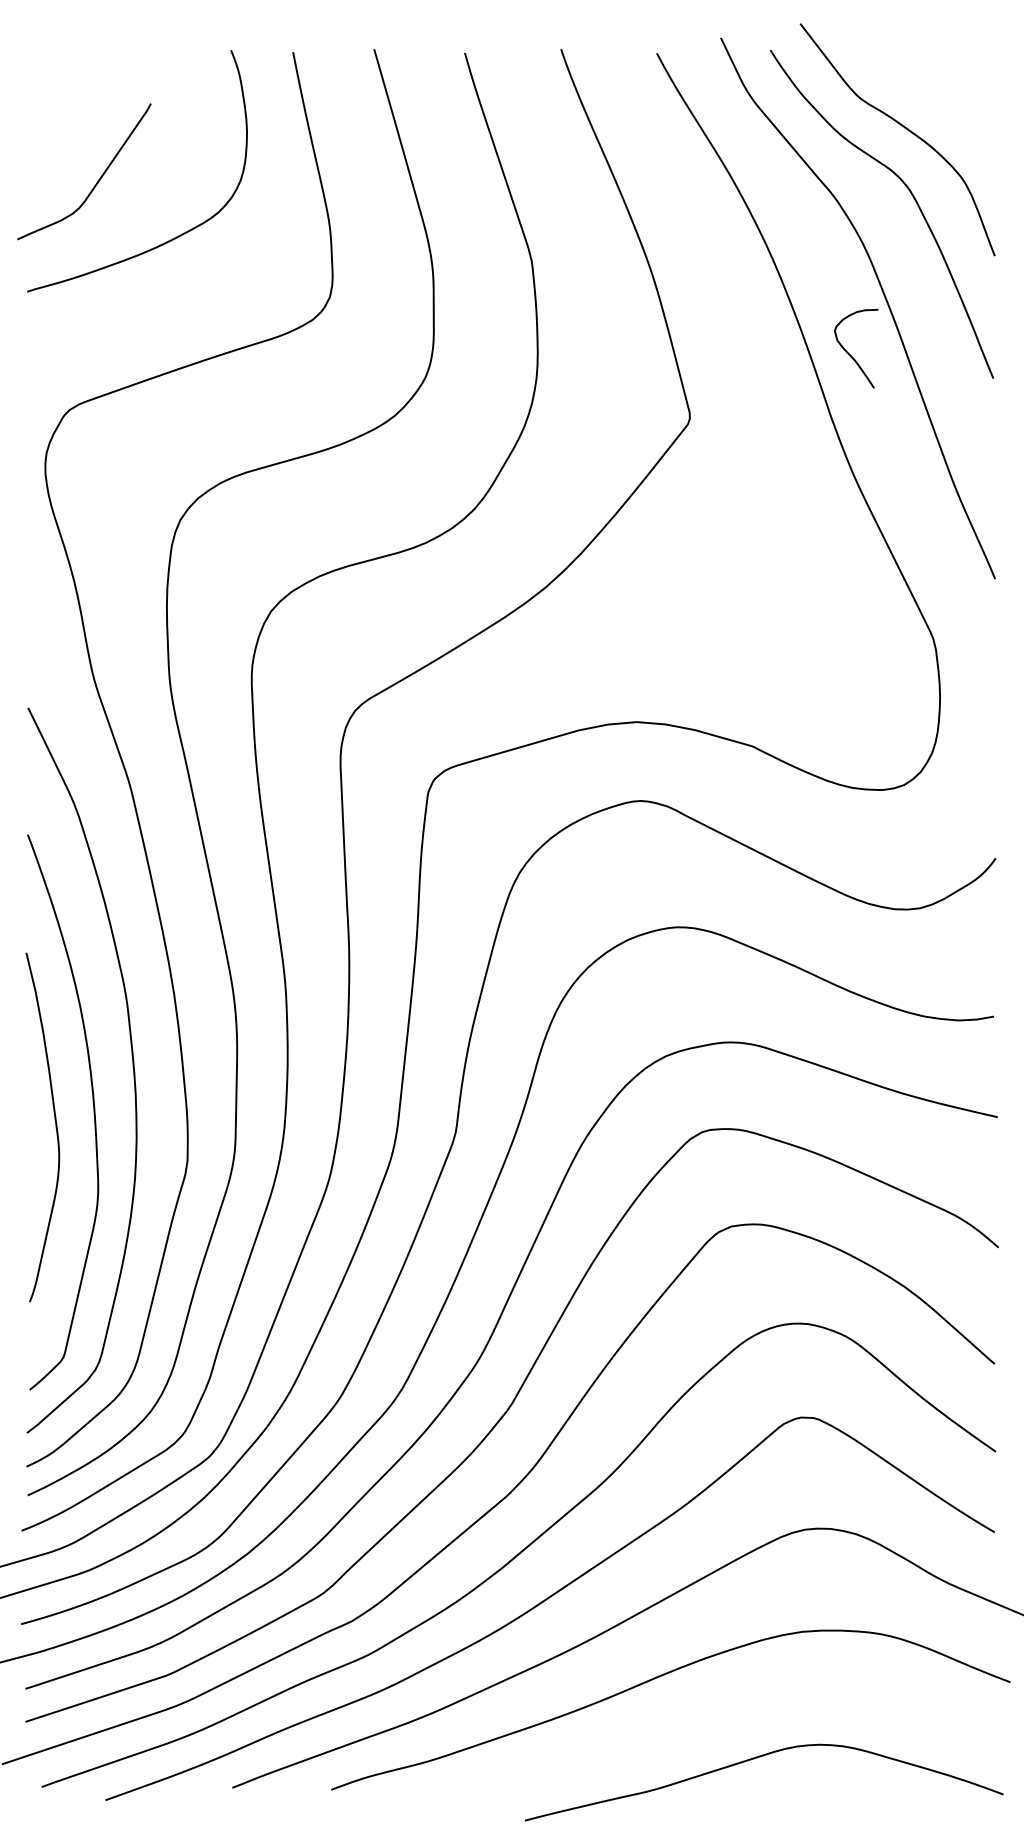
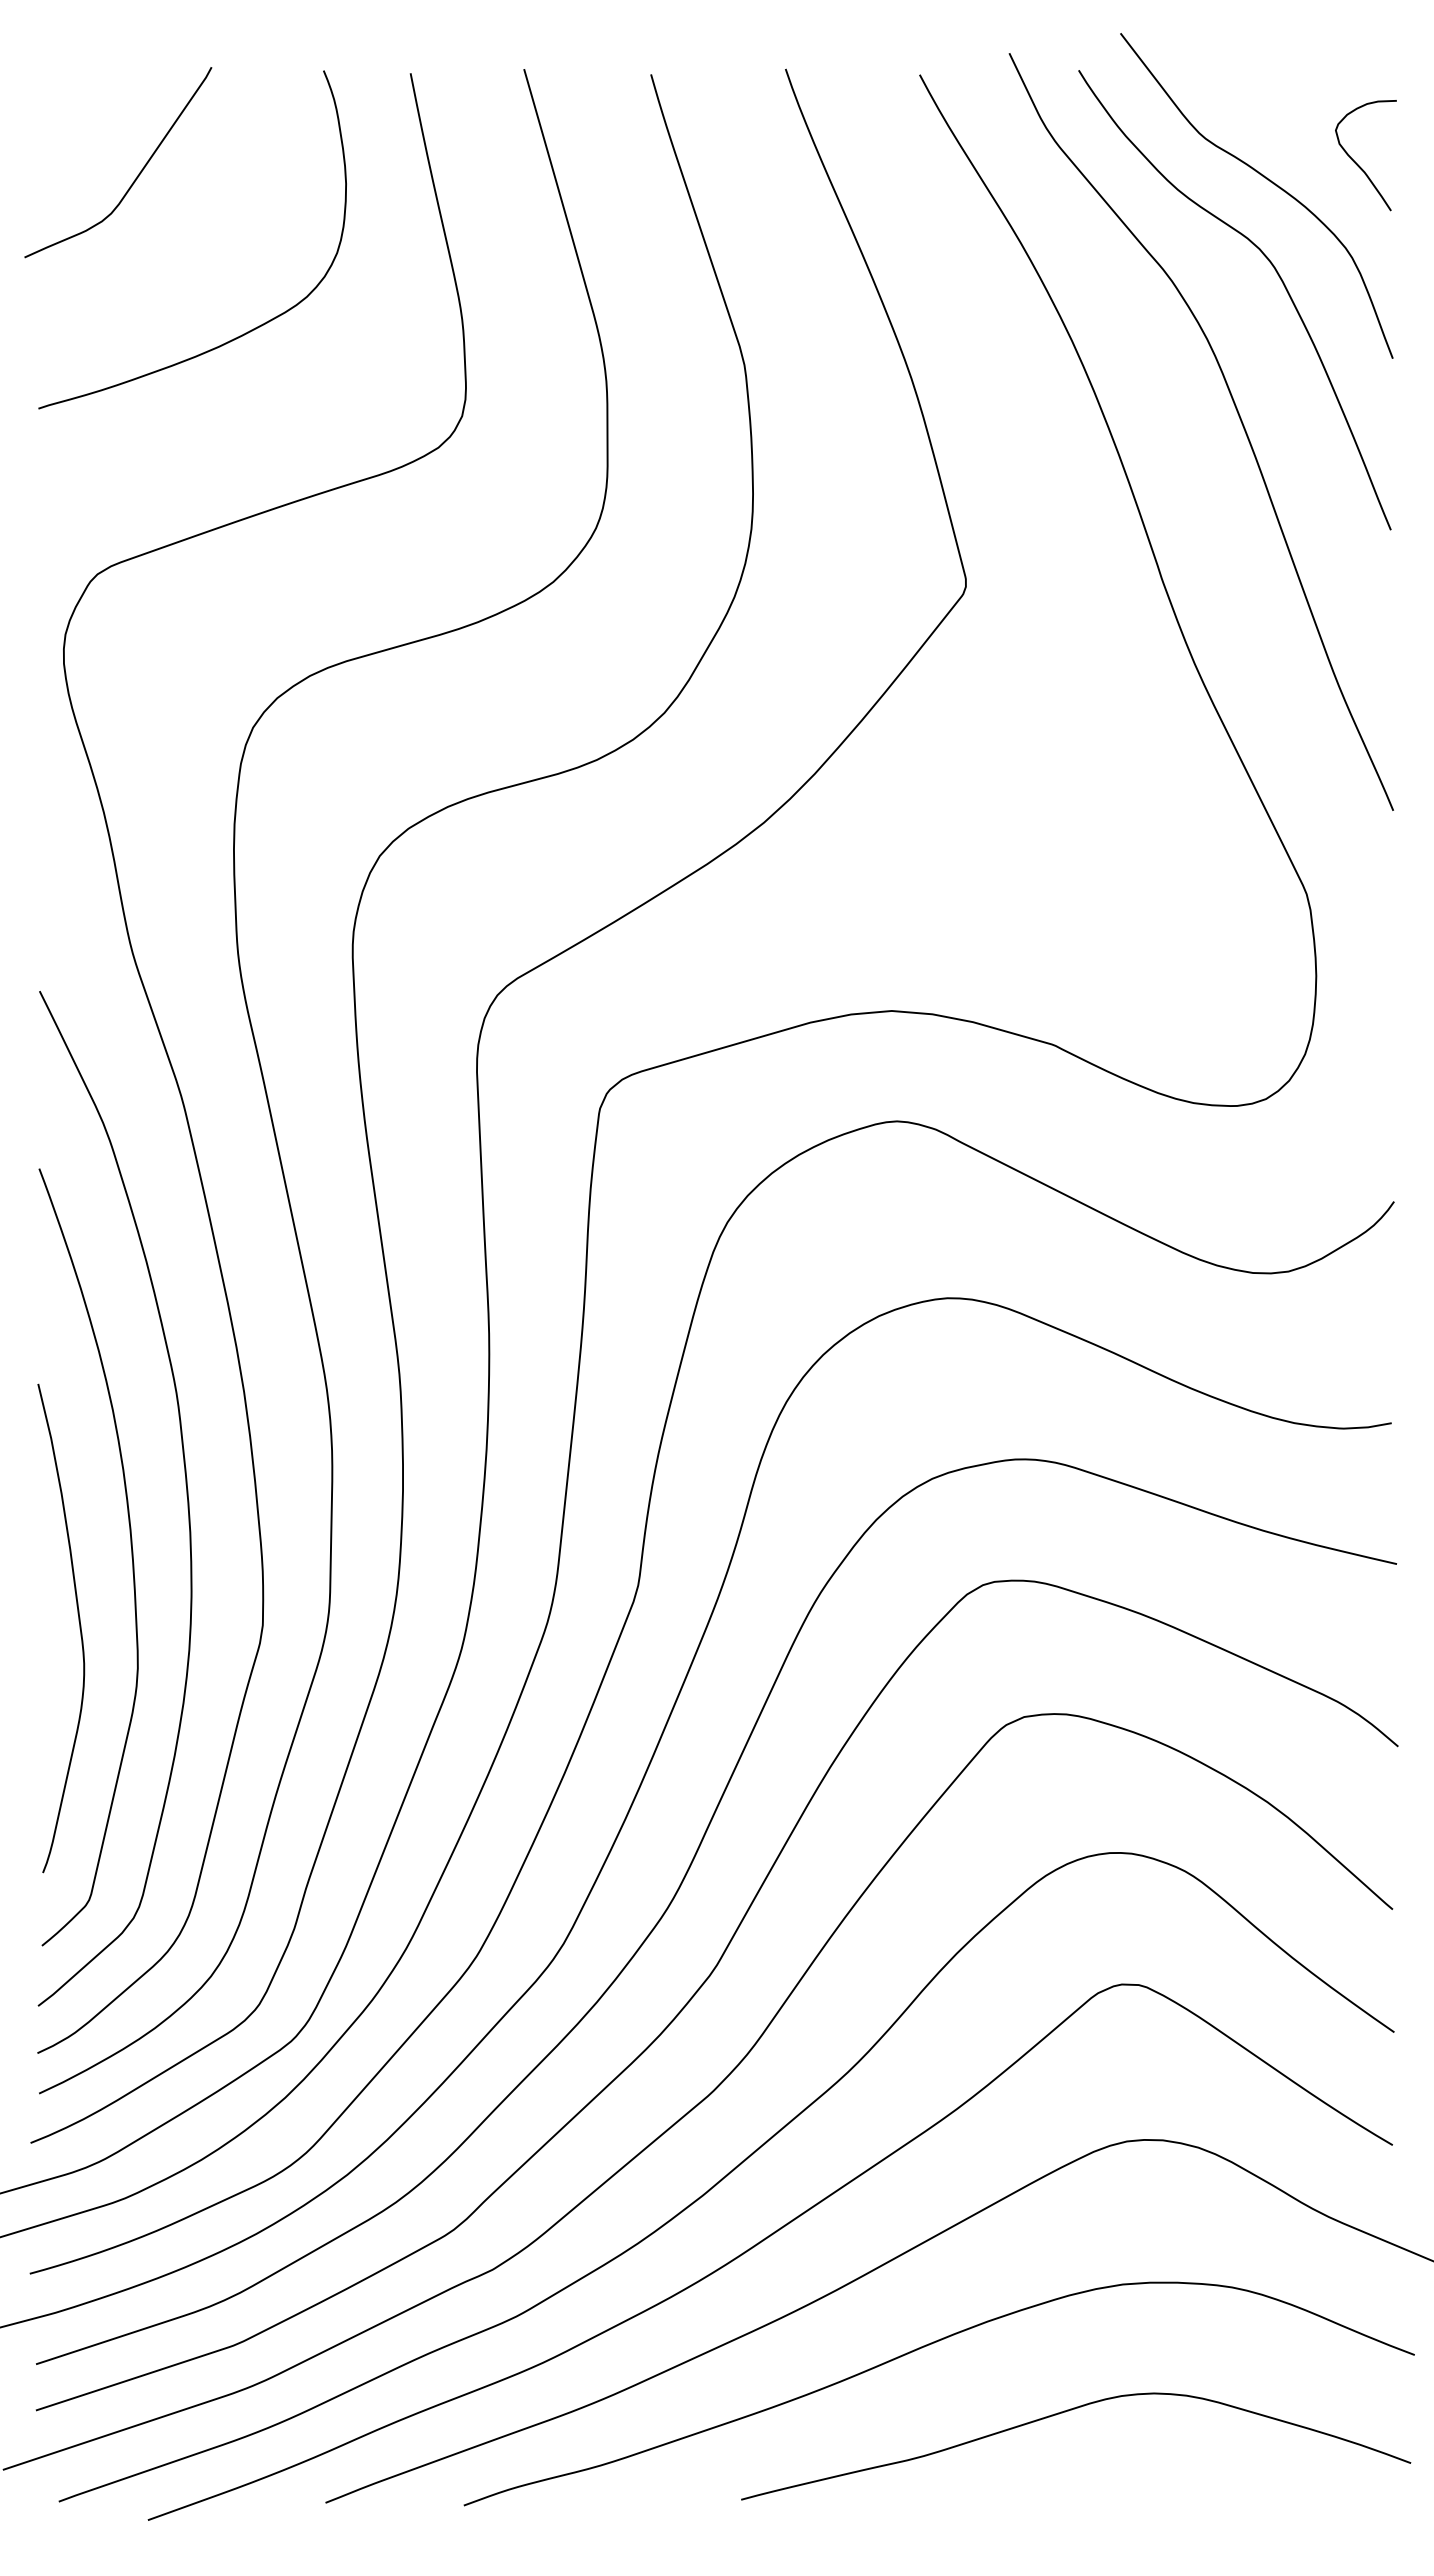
curve: (97, 181) -> (136, 176), moved
curve: (850, 354) -> (1357, 163), moved
curve: (55, 1127) -> (79, 1628), moved
curve: (756, 1758) -> (1065, 2412), moved

